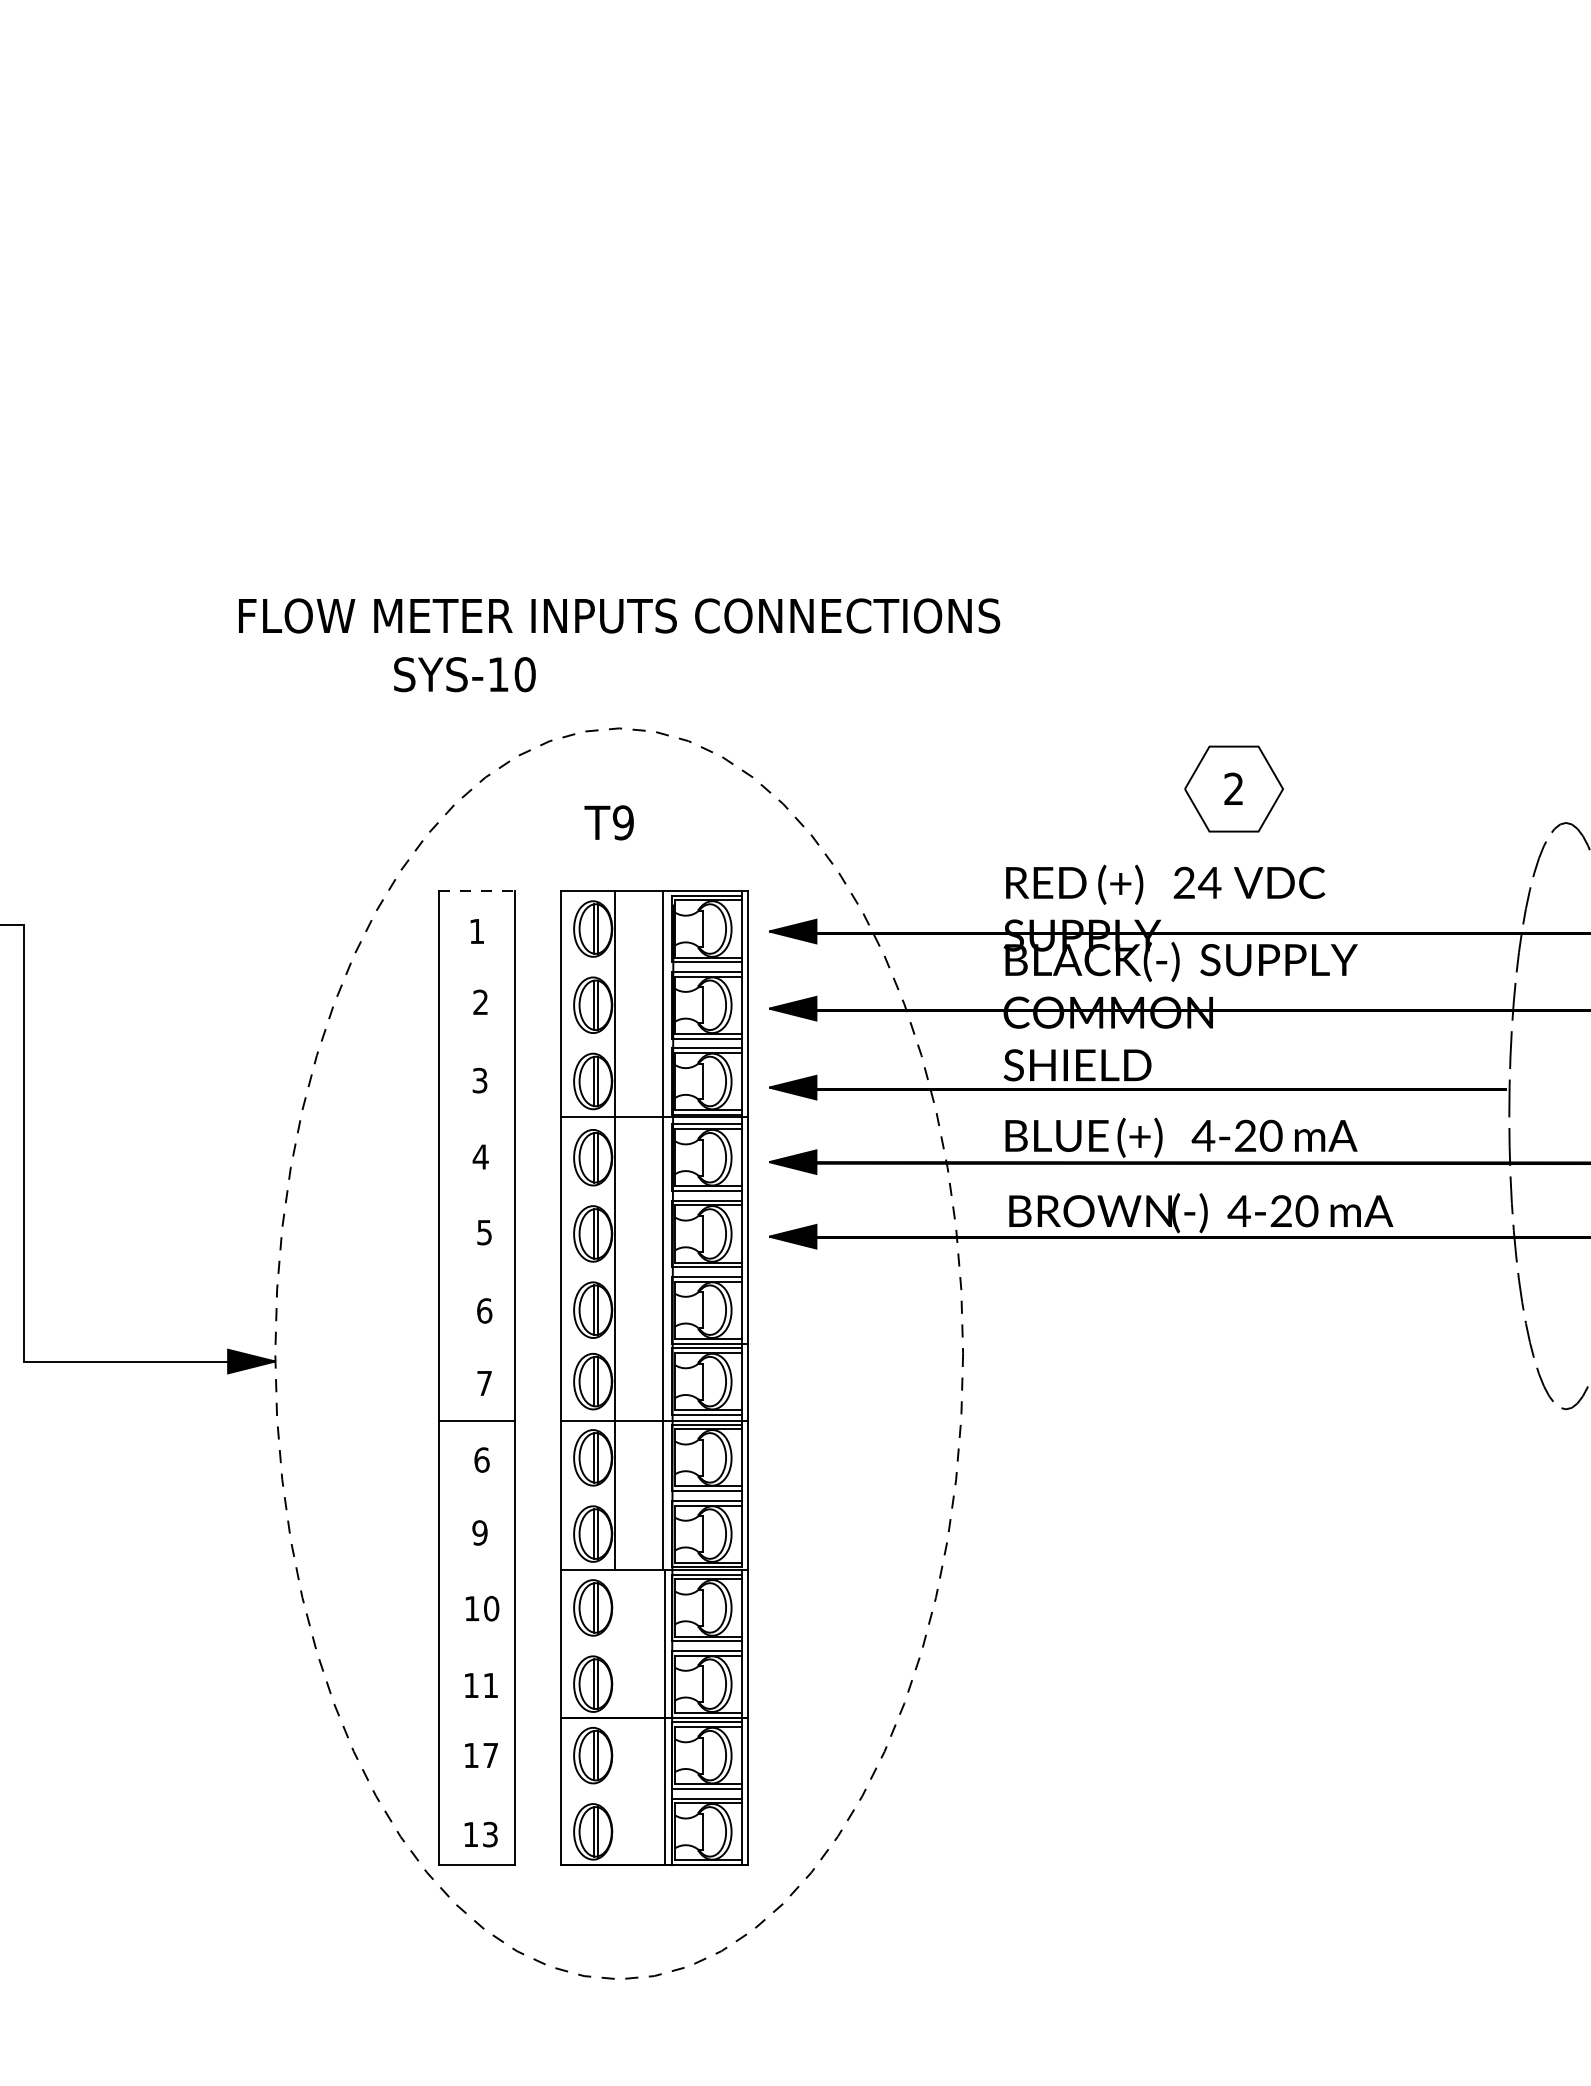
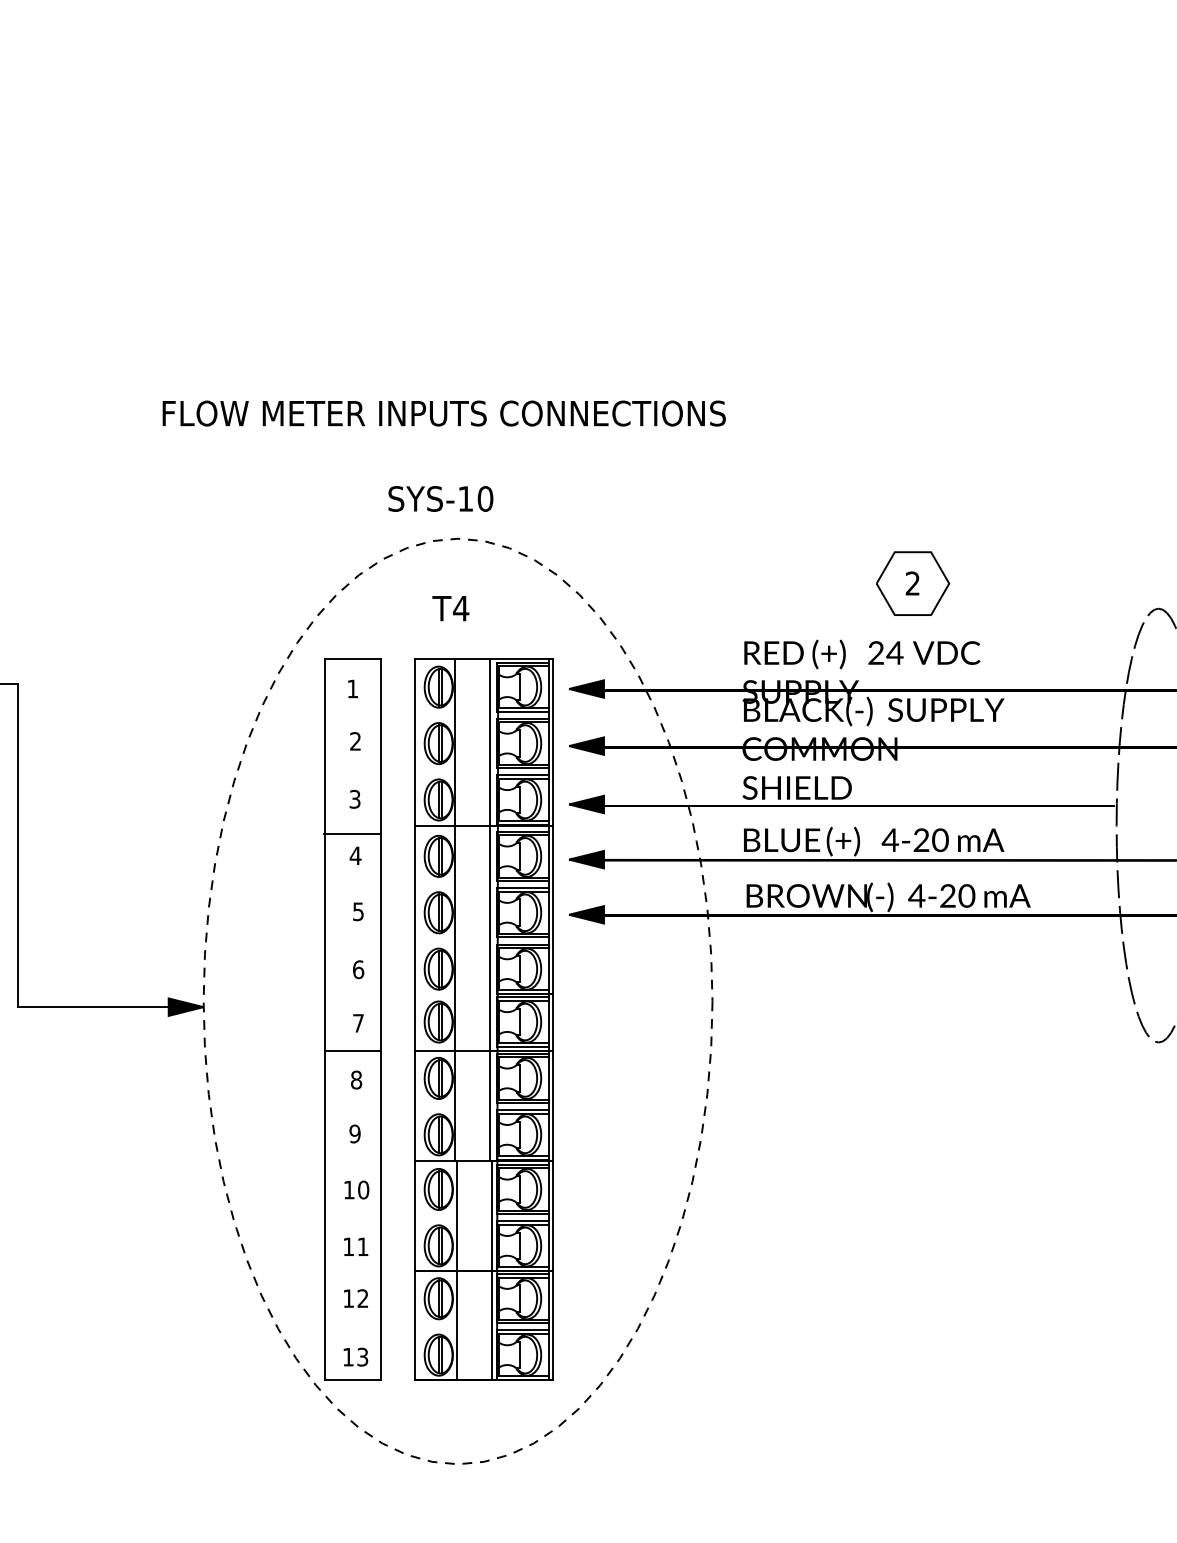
text: (618, 615) -> (443, 413), moved
text: (464, 674) -> (440, 498), moved
text: (623, 822) -> (461, 608), T9 -> T4
line: (477, 890) -> (353, 658), dashed -> solid
line: (476, 1126) -> (352, 833), added
text: (481, 1459) -> (356, 1079), 6 -> 8
line: (618, 1717) -> (457, 1270), added
text: (490, 1755) -> (362, 1298), 17 -> 12

